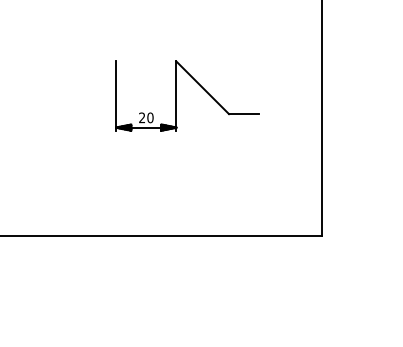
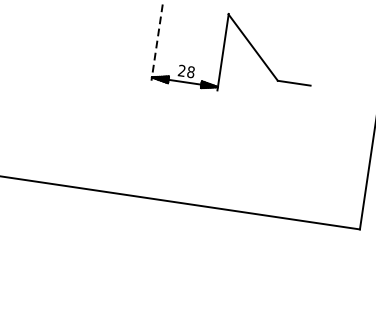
line: (116, 95) -> (157, 42), solid -> dashed
text: (150, 117) -> (191, 71), 20 -> 28

